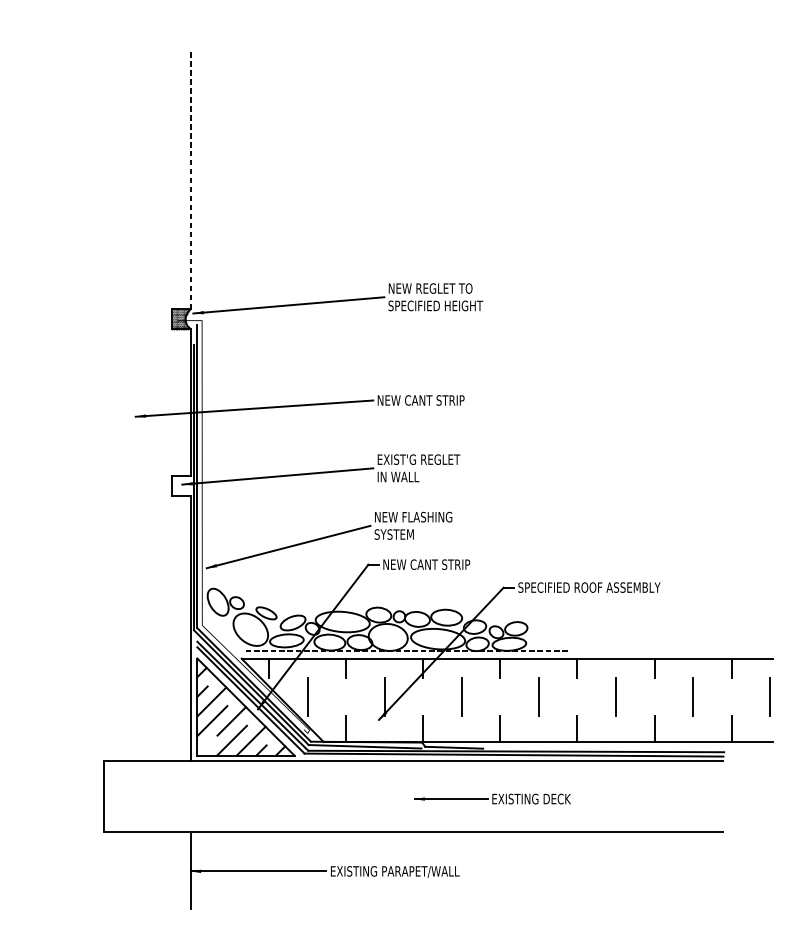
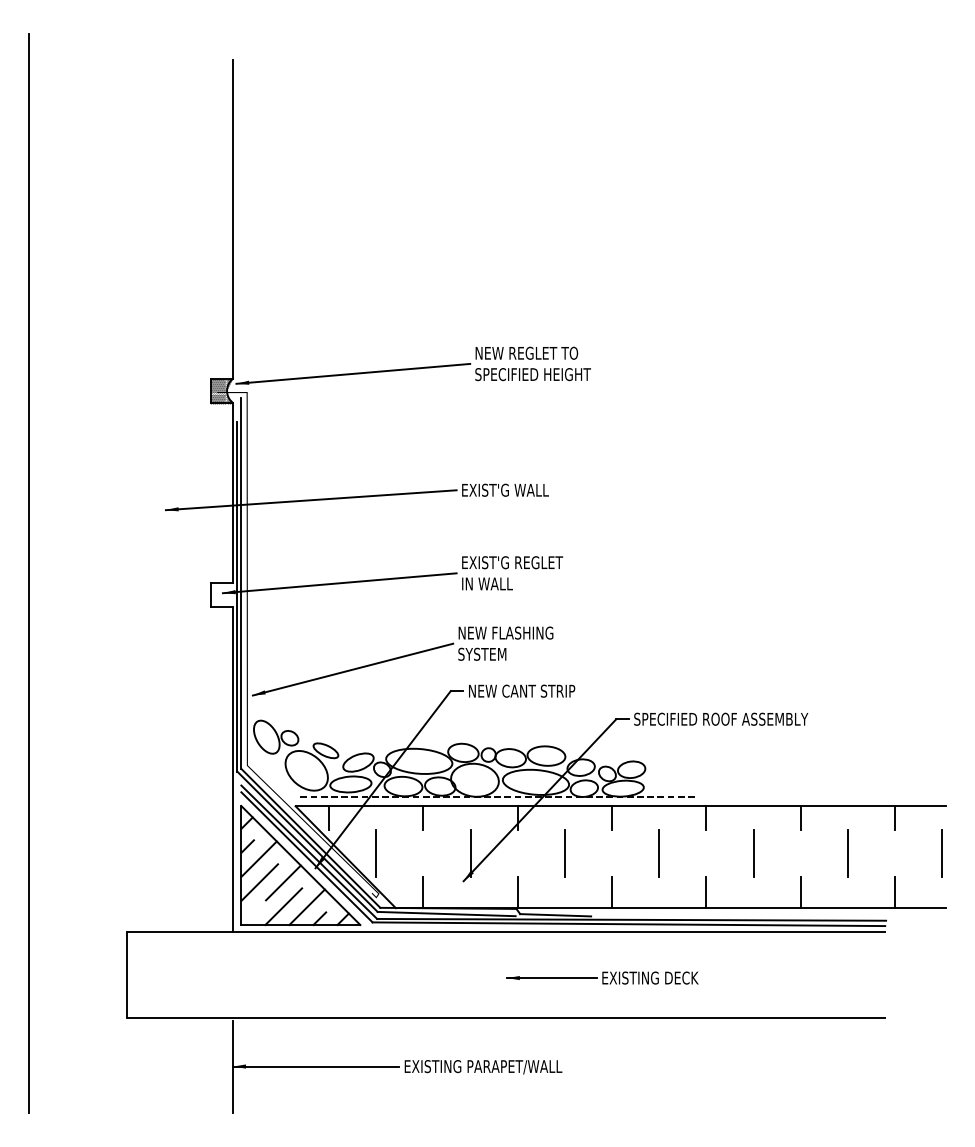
line: (190, 178) -> (233, 218), dashed -> solid
text: (421, 399) -> (515, 489), NEW CANT STRIP -> EXIST'G WALL
line: (24, 468) -> (29, 573), added

